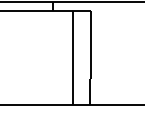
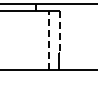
line: (91, 46) -> (60, 32), solid -> dashed
line: (72, 58) -> (48, 40), solid -> dashed

